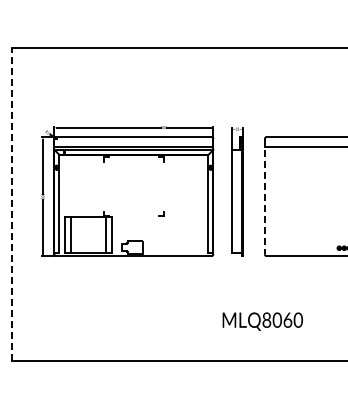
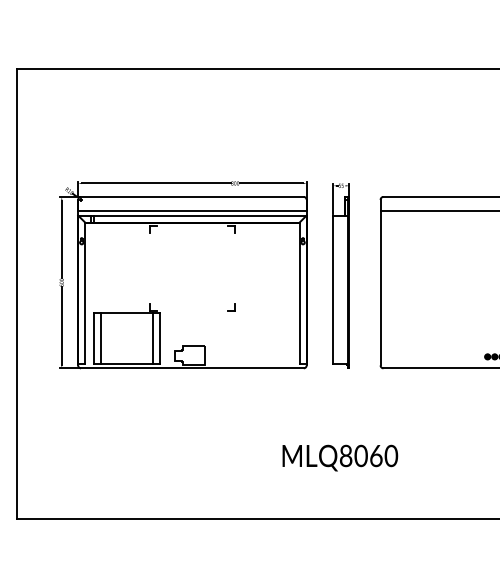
line: (264, 196) -> (380, 282), dashed -> solid
line: (12, 204) -> (17, 294), dashed -> solid
text: (262, 321) -> (339, 457), moved

